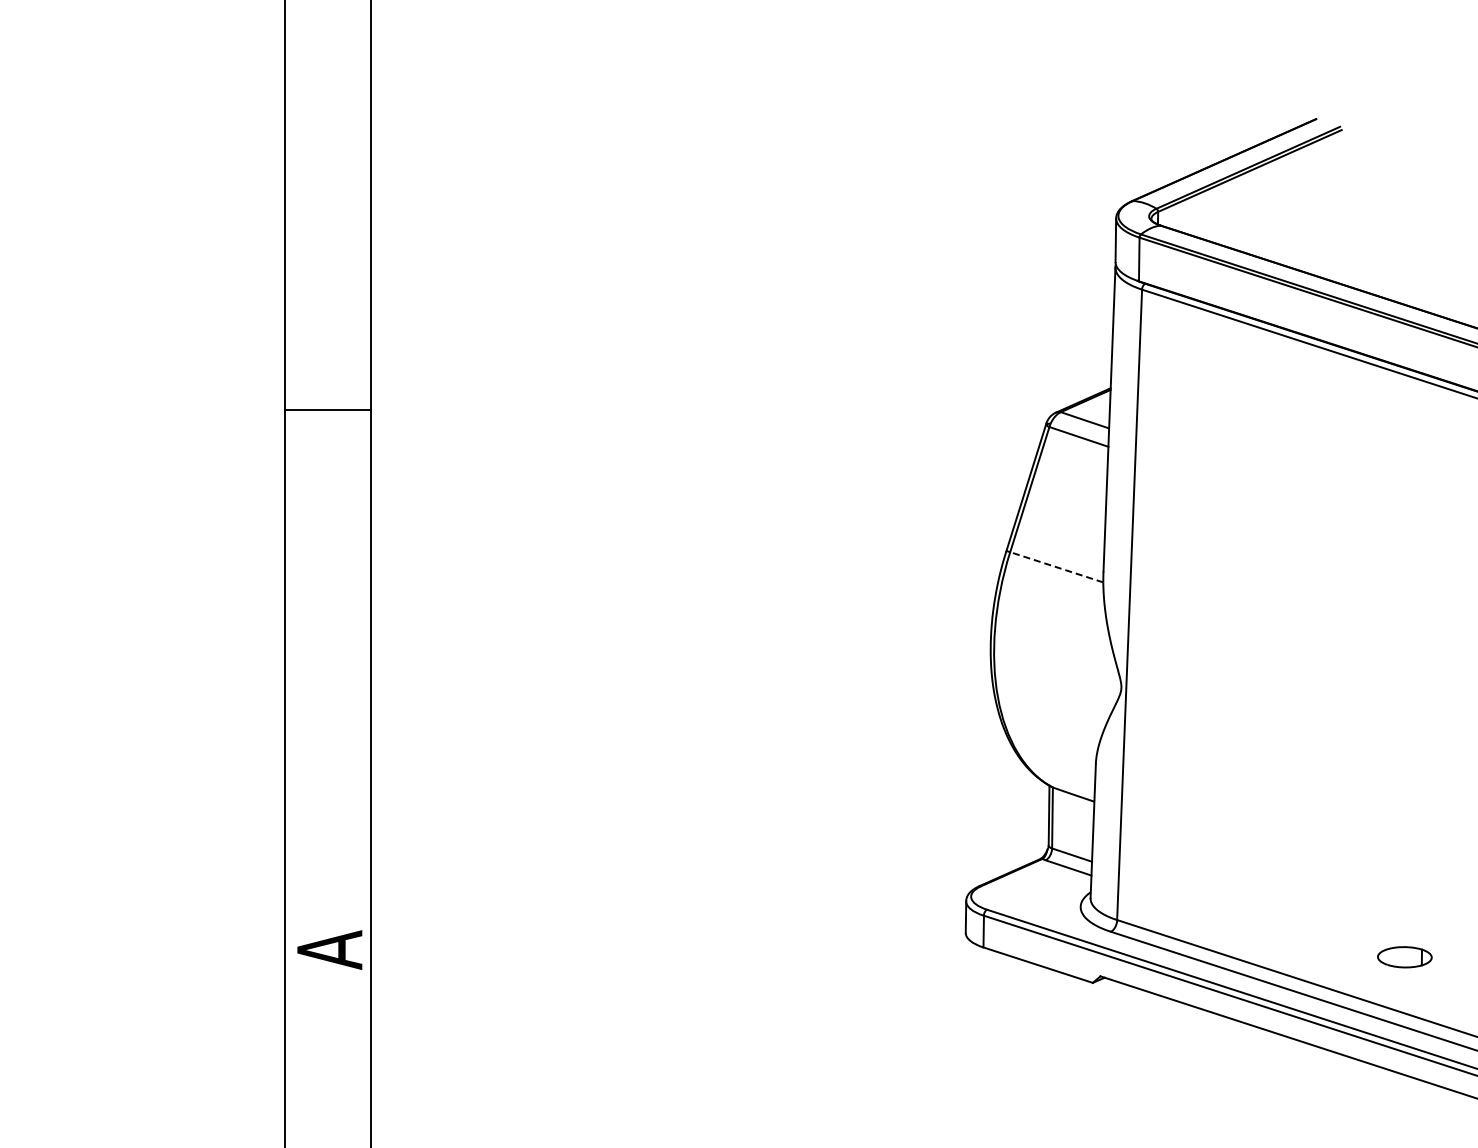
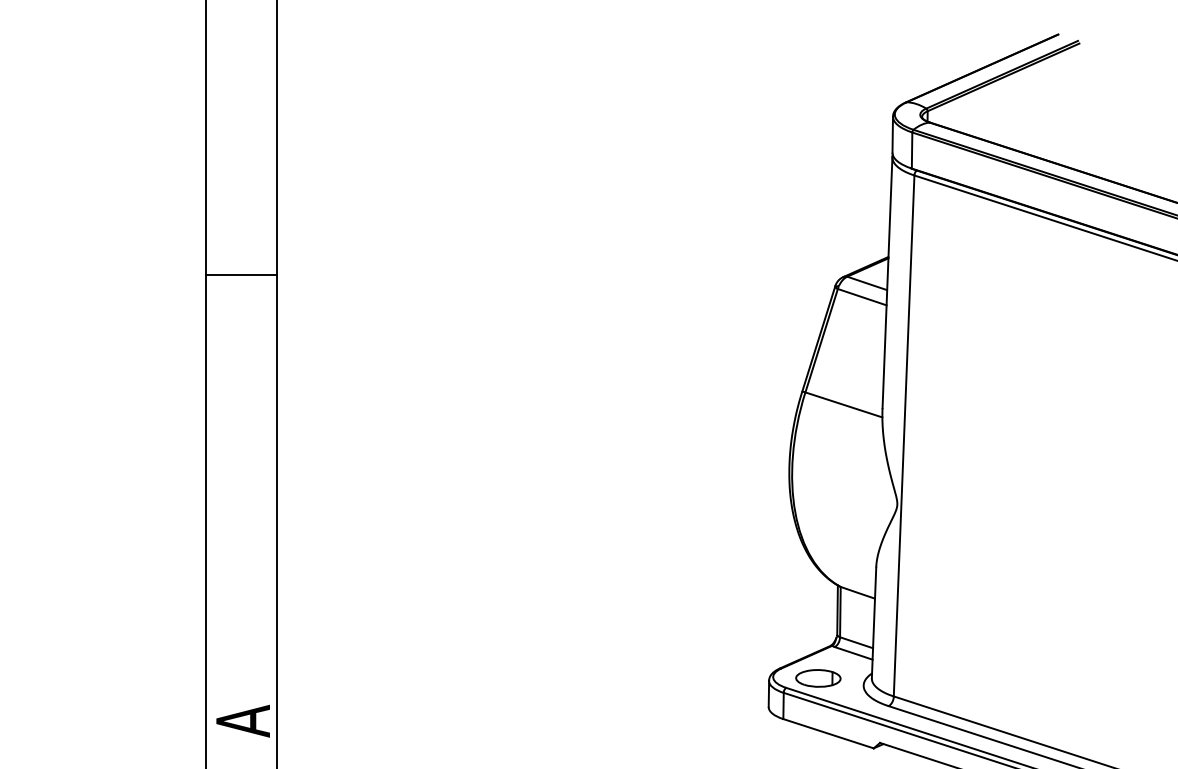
line: (1056, 567) -> (843, 405), dashed -> solid
part: (1404, 957) -> (818, 678), moved

